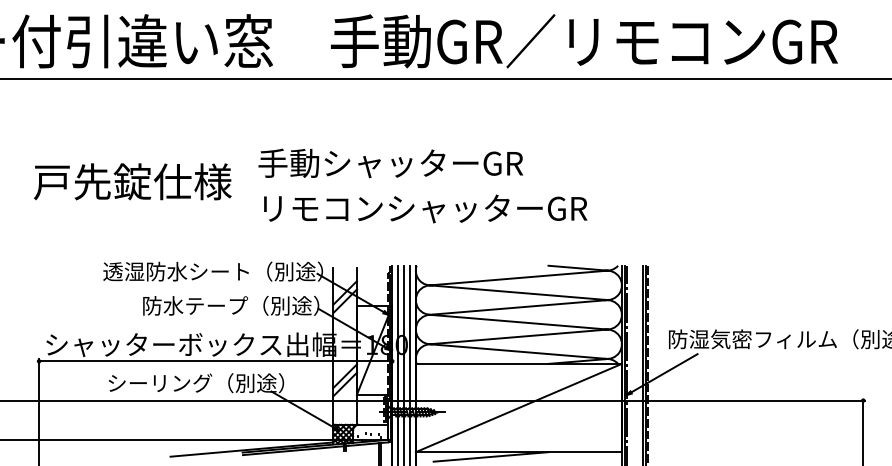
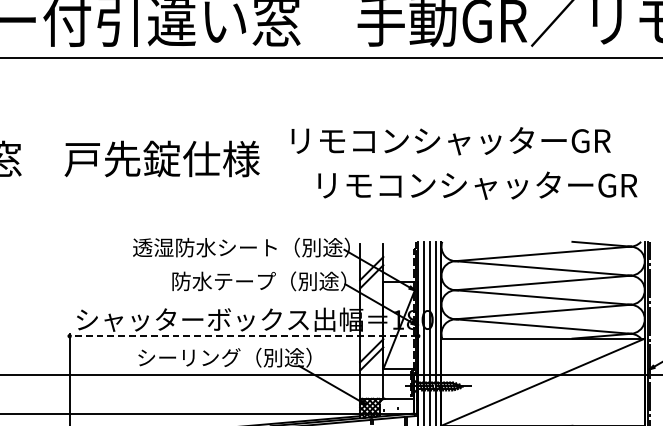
text: (422, 163) -> (448, 140), 手動シャッターGR -> リモコンシャッターGR
text: (425, 208) -> (477, 185), moved
line: (215, 361) -> (243, 336), solid -> dashed

